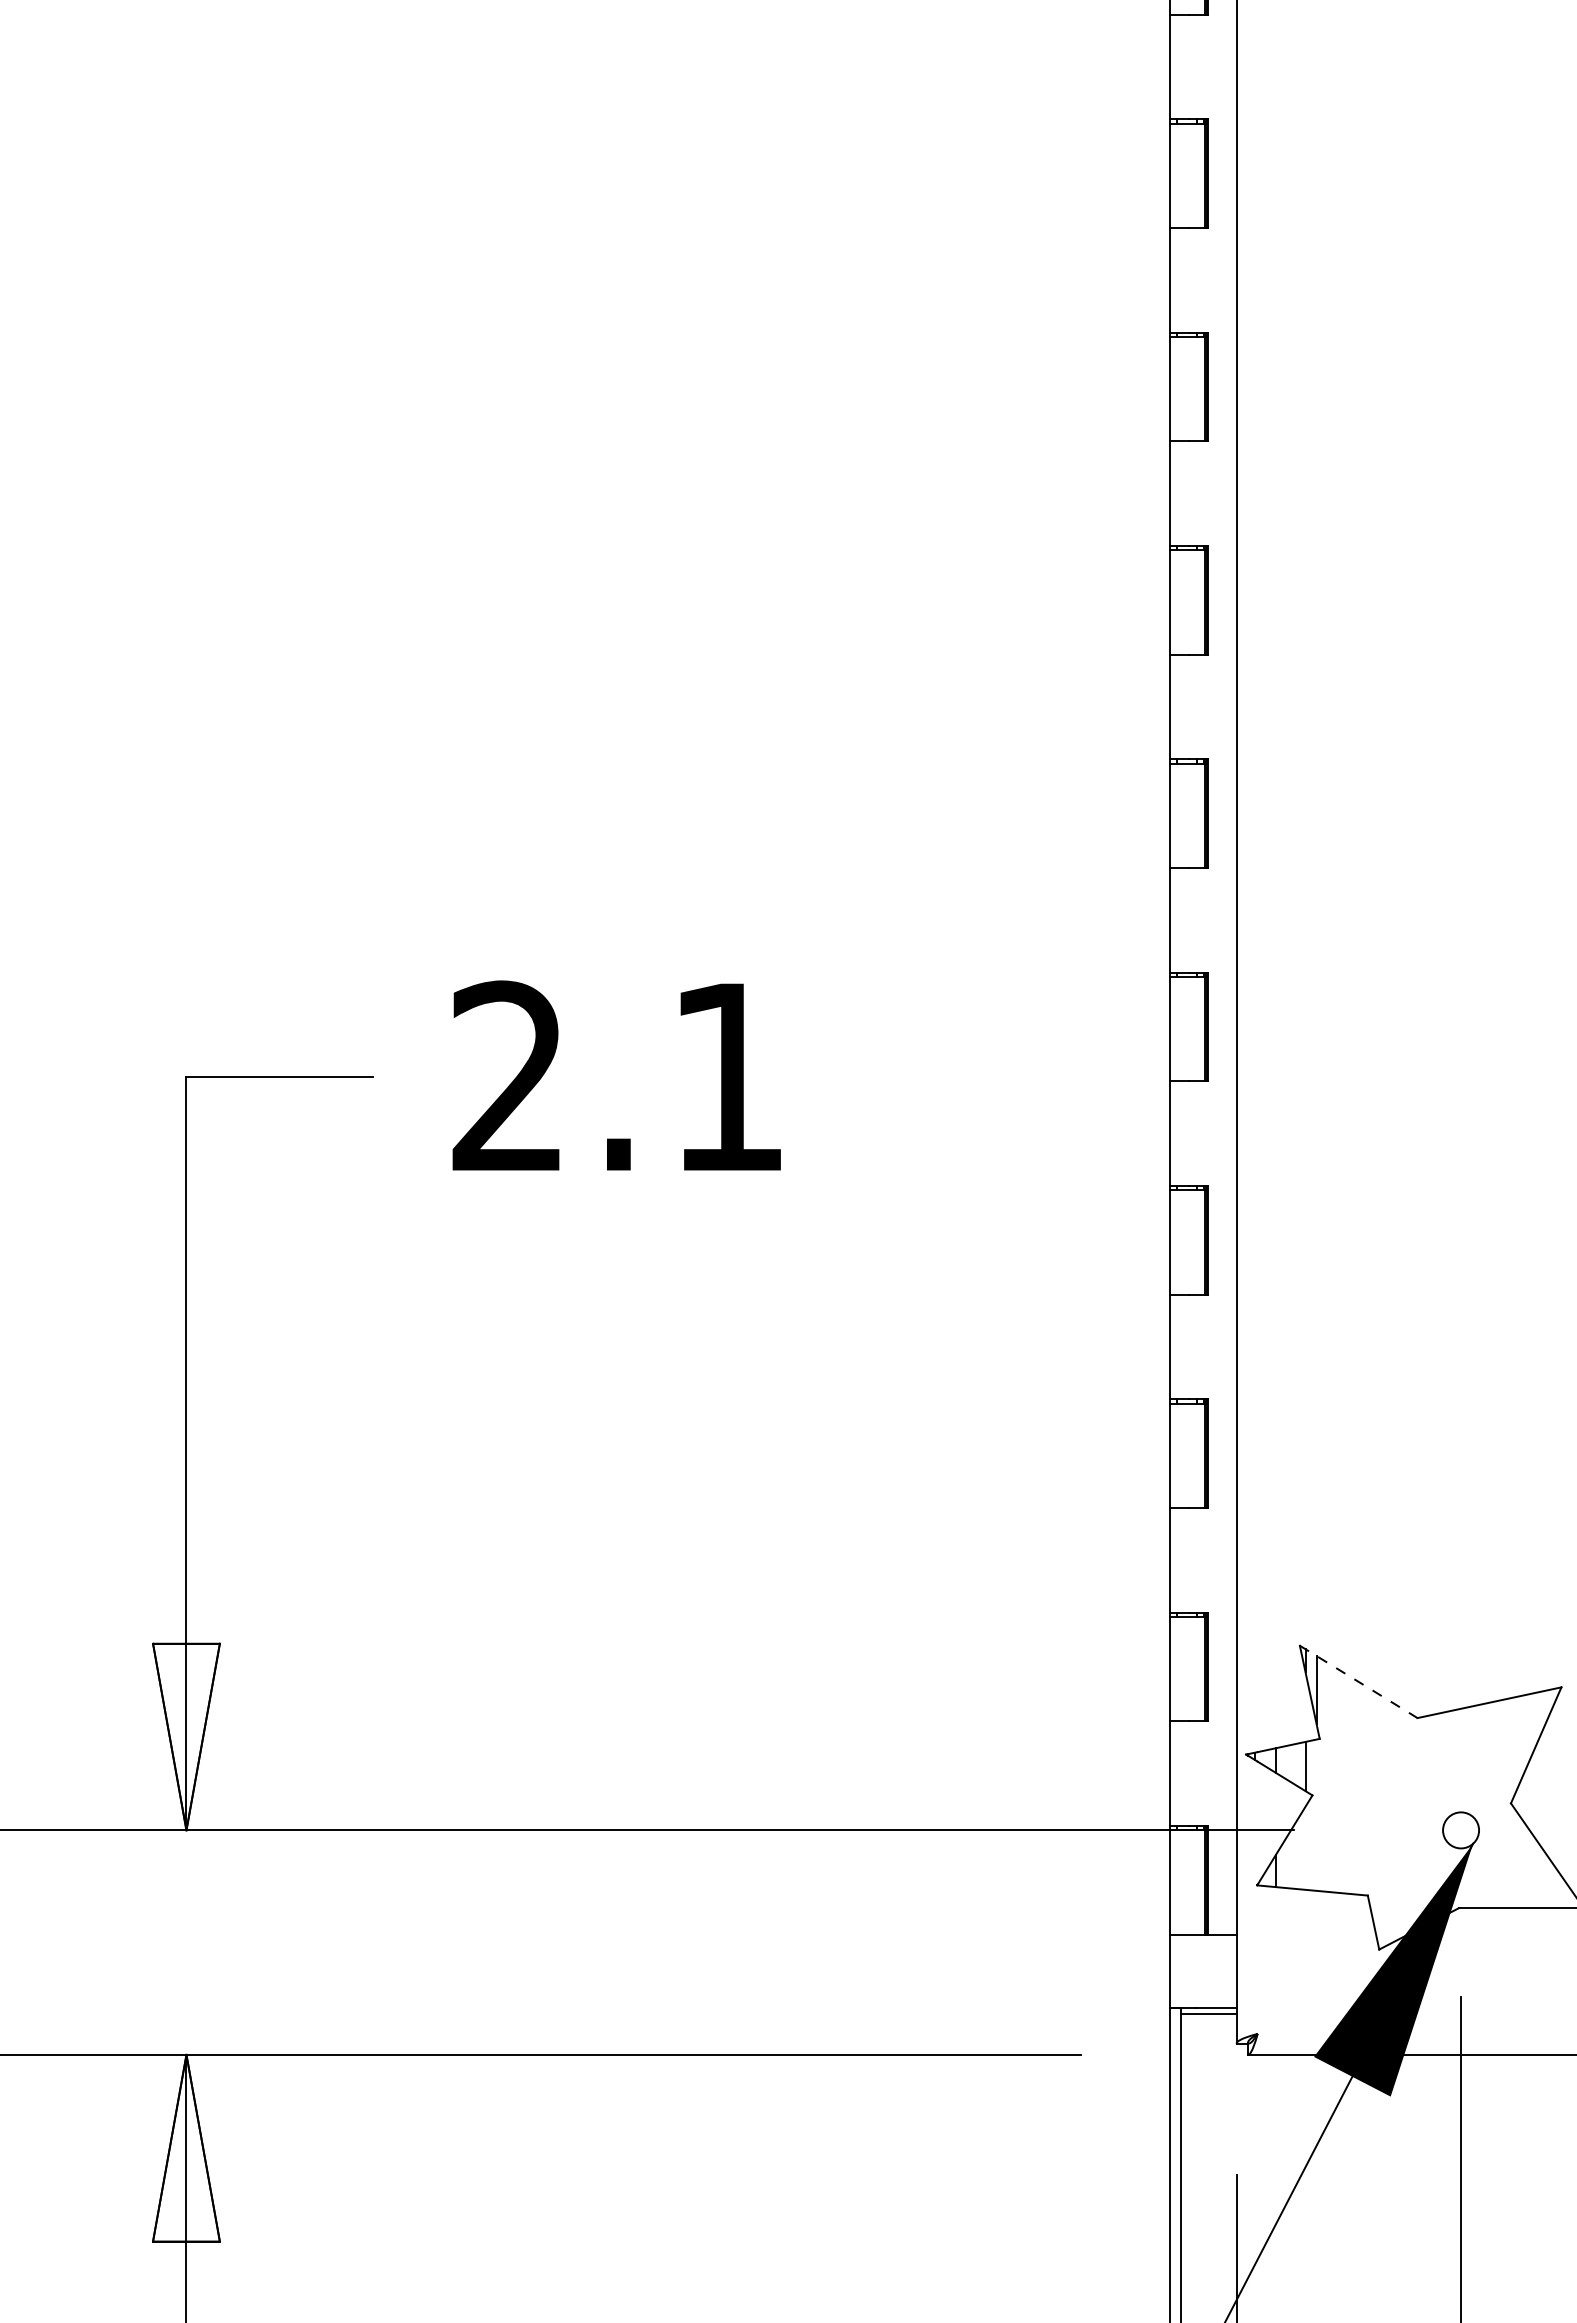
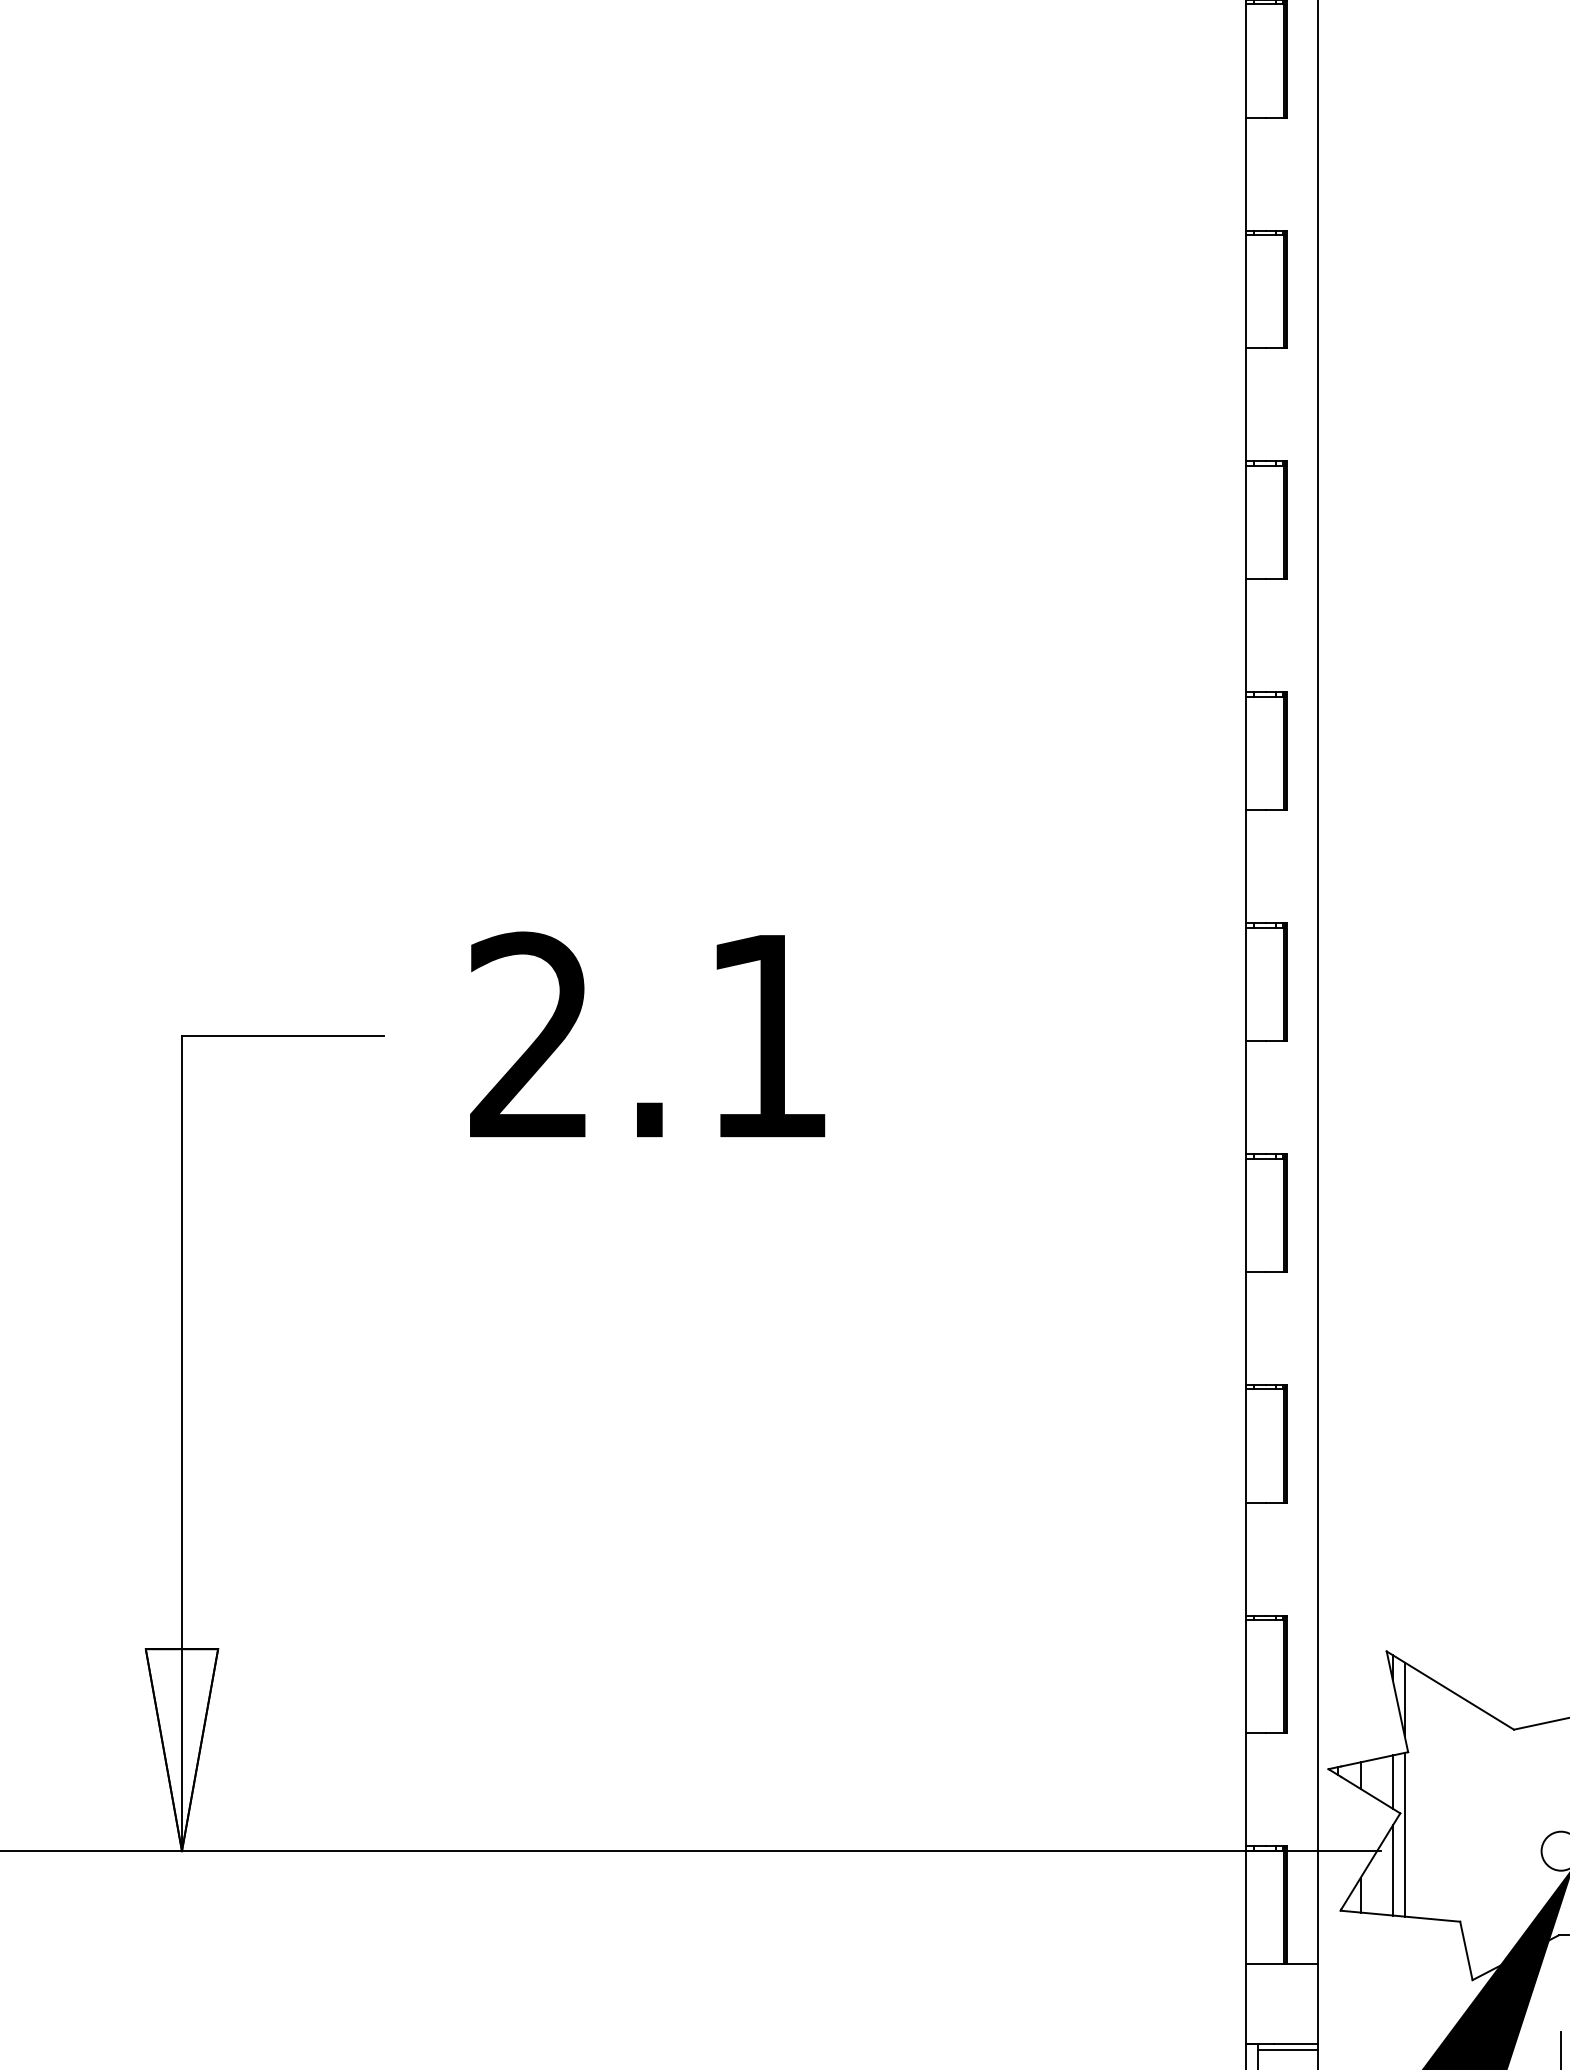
line: (1359, 1682) -> (1451, 1691), dashed -> solid
line: (1316, 1814) -> (1404, 1834), added
line: (1305, 1847) -> (1392, 1869), added

